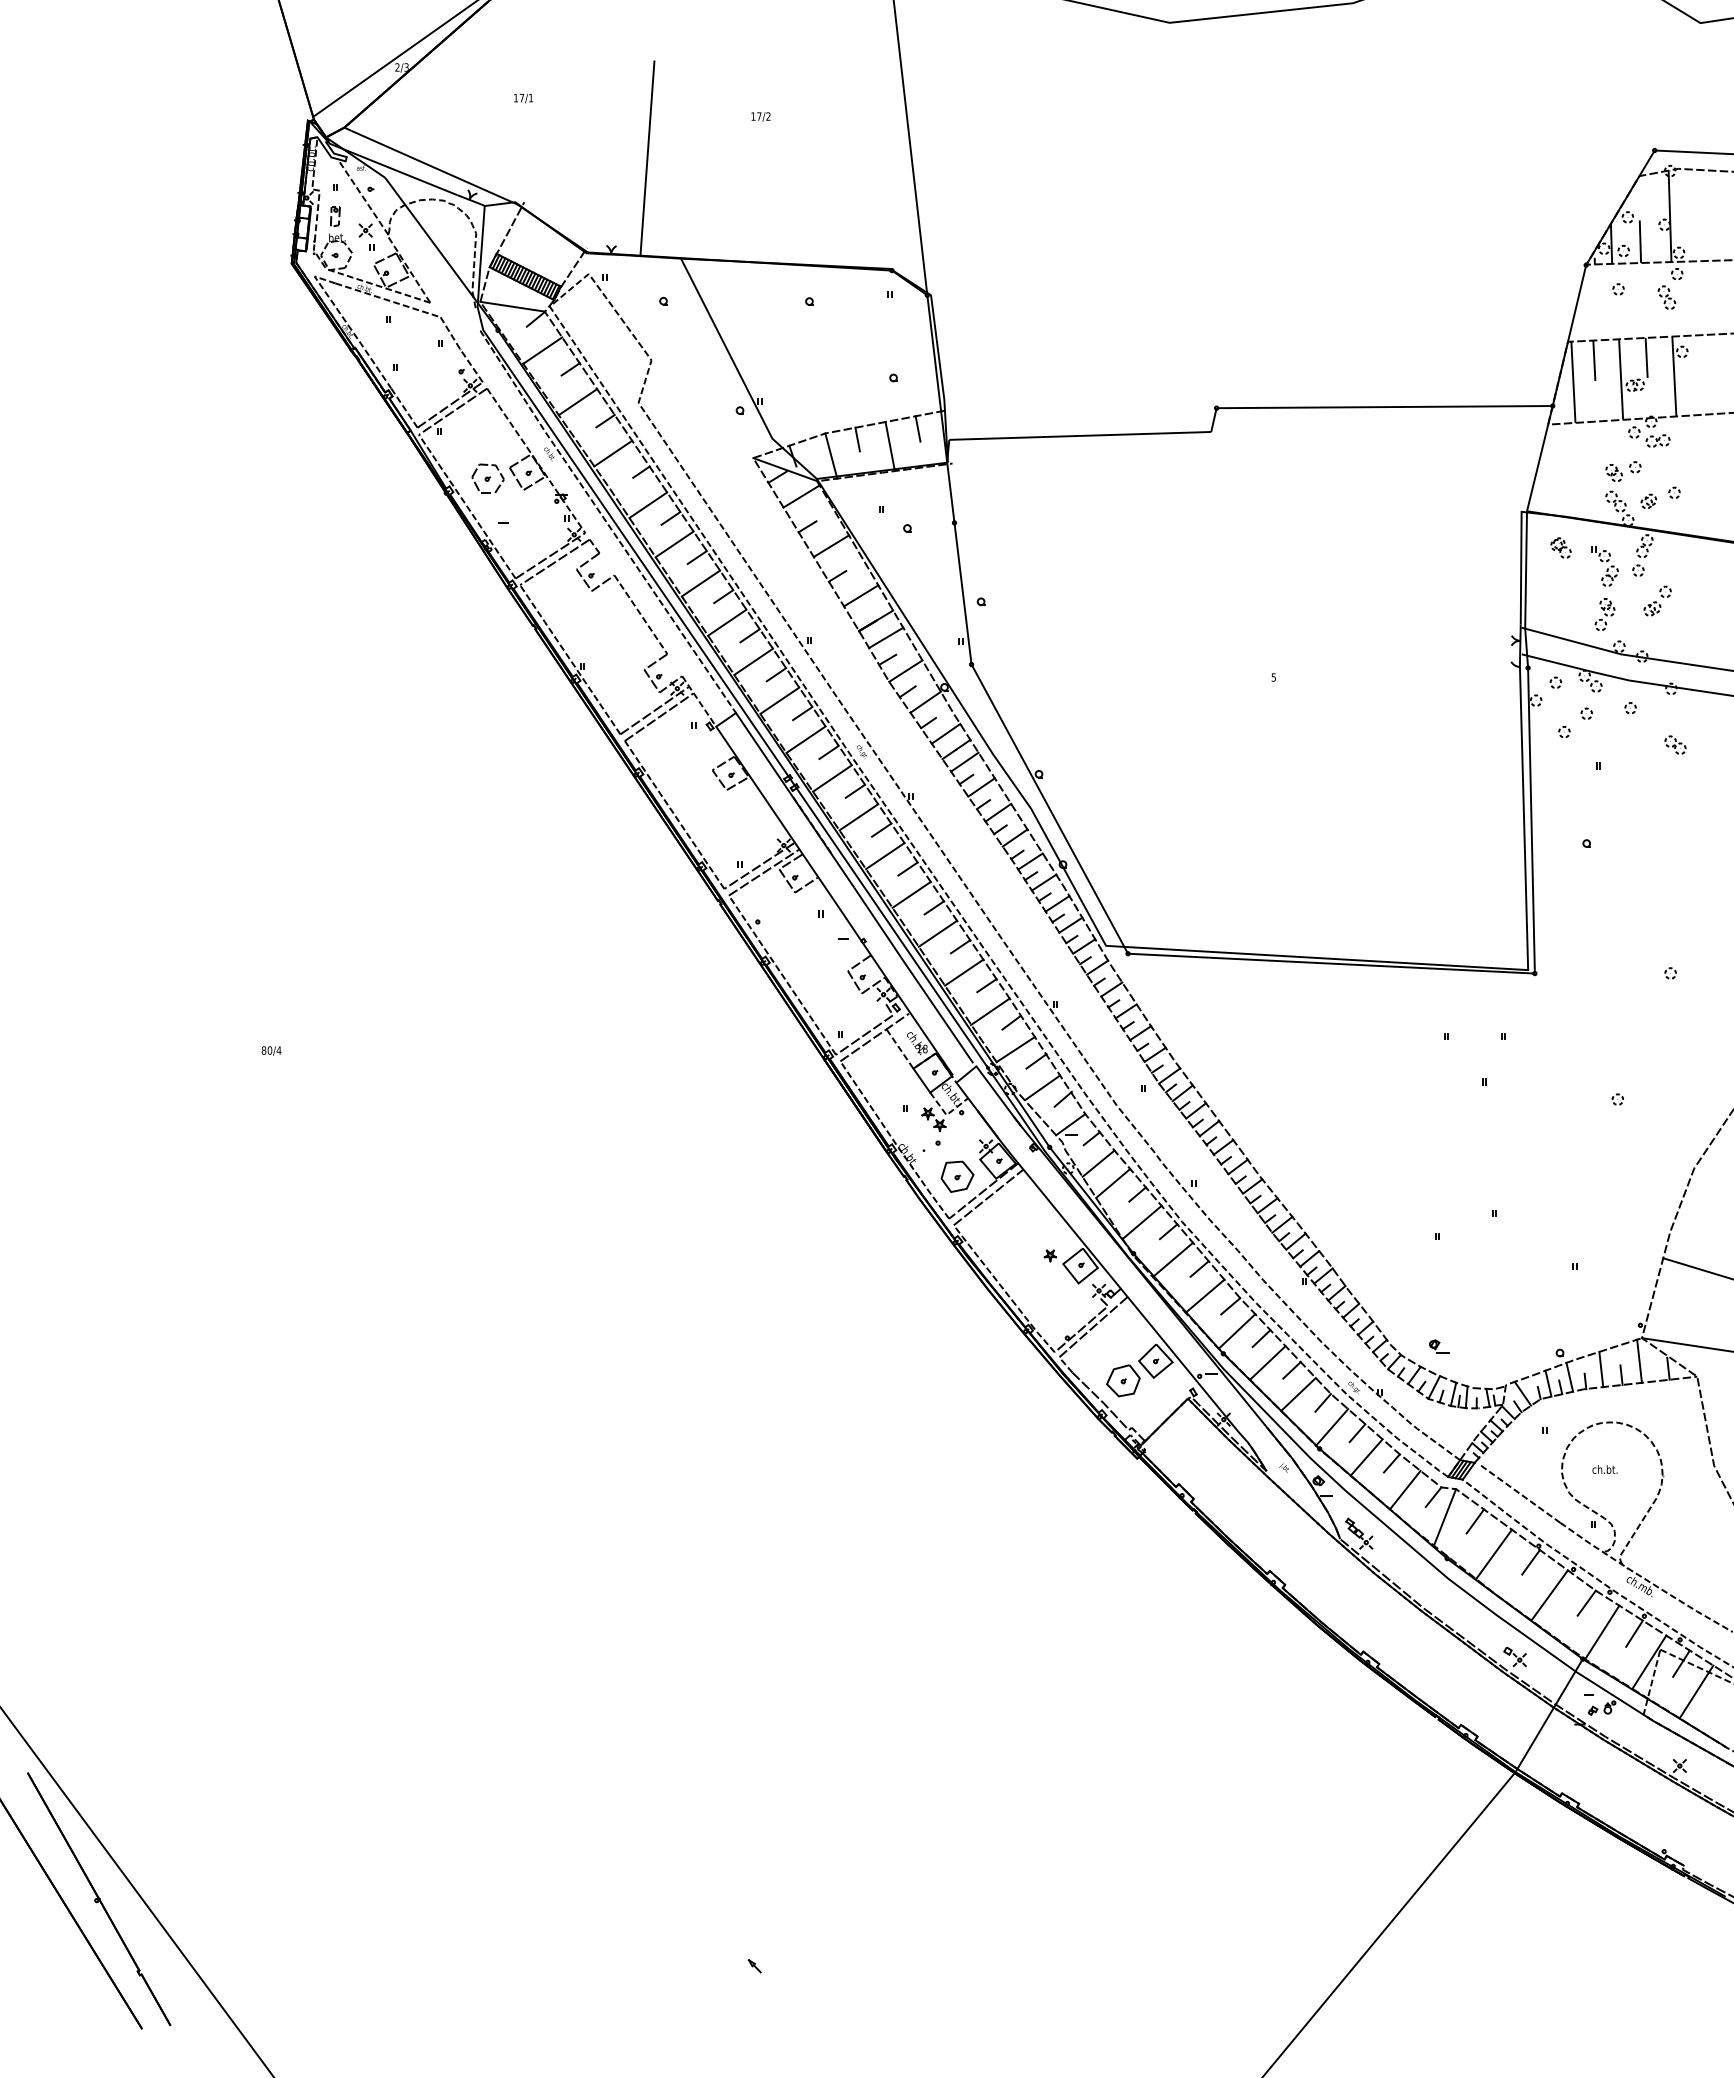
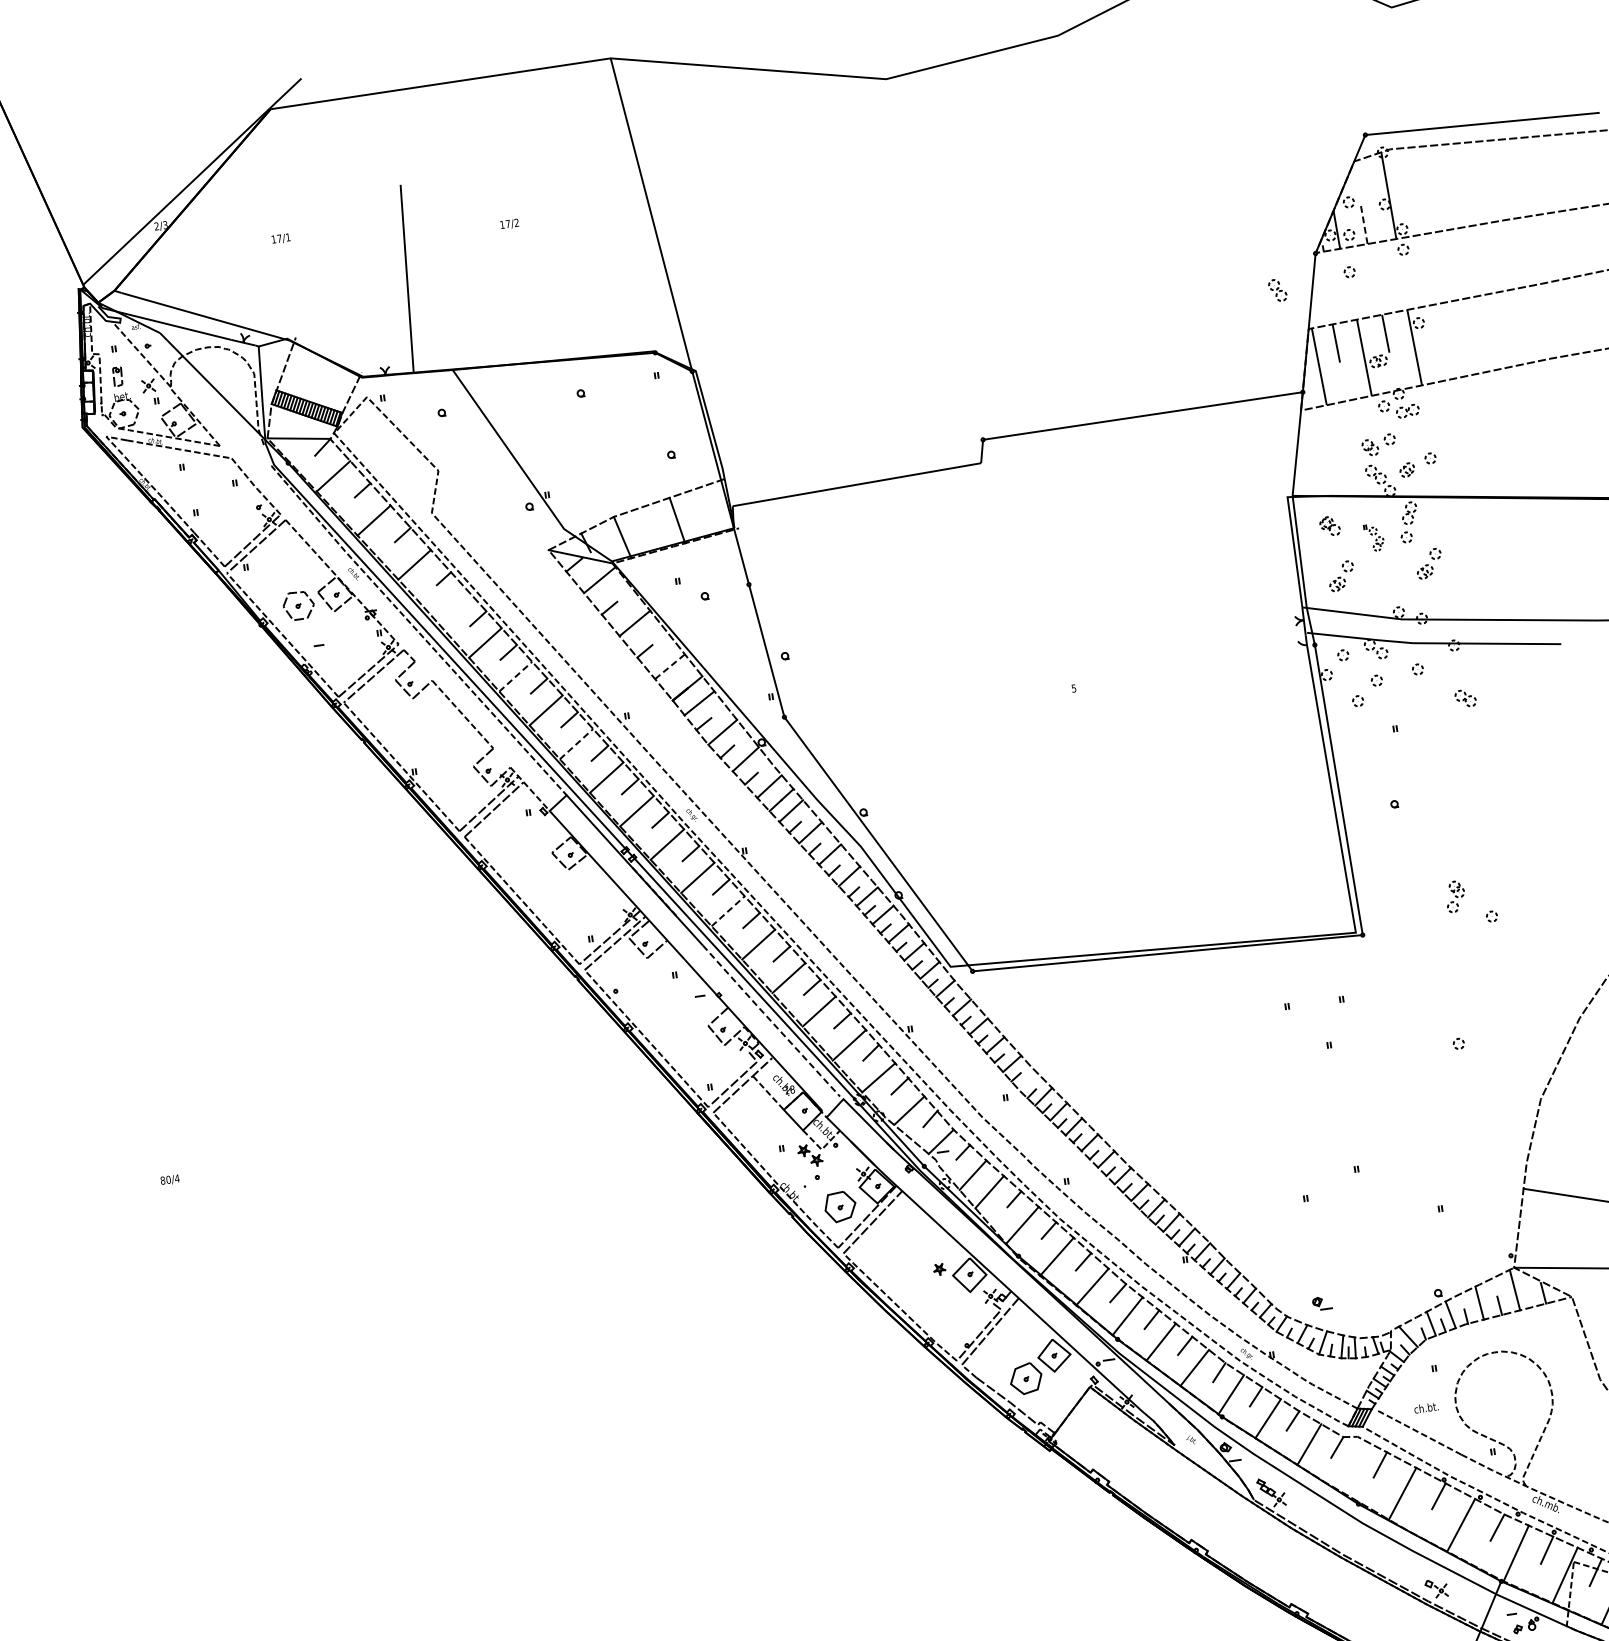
line: (1640, 241) -> (1364, 223), solid -> dashed
part: (1666, 297) -> (1277, 290), moved
line: (917, 428) -> (700, 499), removed
line: (857, 439) -> (645, 518), removed
line: (648, 504) -> (455, 608), removed
part: (1604, 566) -> (1373, 538), size x0.7
line: (701, 583) -> (516, 676), solid -> dashed
line: (861, 595) -> (670, 666), solid -> dashed
part: (1565, 600) -> (1341, 575), added
part: (1604, 614) -> (1455, 896), moved
line: (754, 661) -> (577, 743), solid -> dashed
line: (885, 855) -> (728, 910), solid -> dashed
line: (912, 974) -> (770, 1020), solid -> dashed
line: (1169, 1075) -> (1028, 1081), removed
text: (1604, 1469) -> (1425, 1407), moved
line: (1445, 1517) -> (1351, 1465), removed

